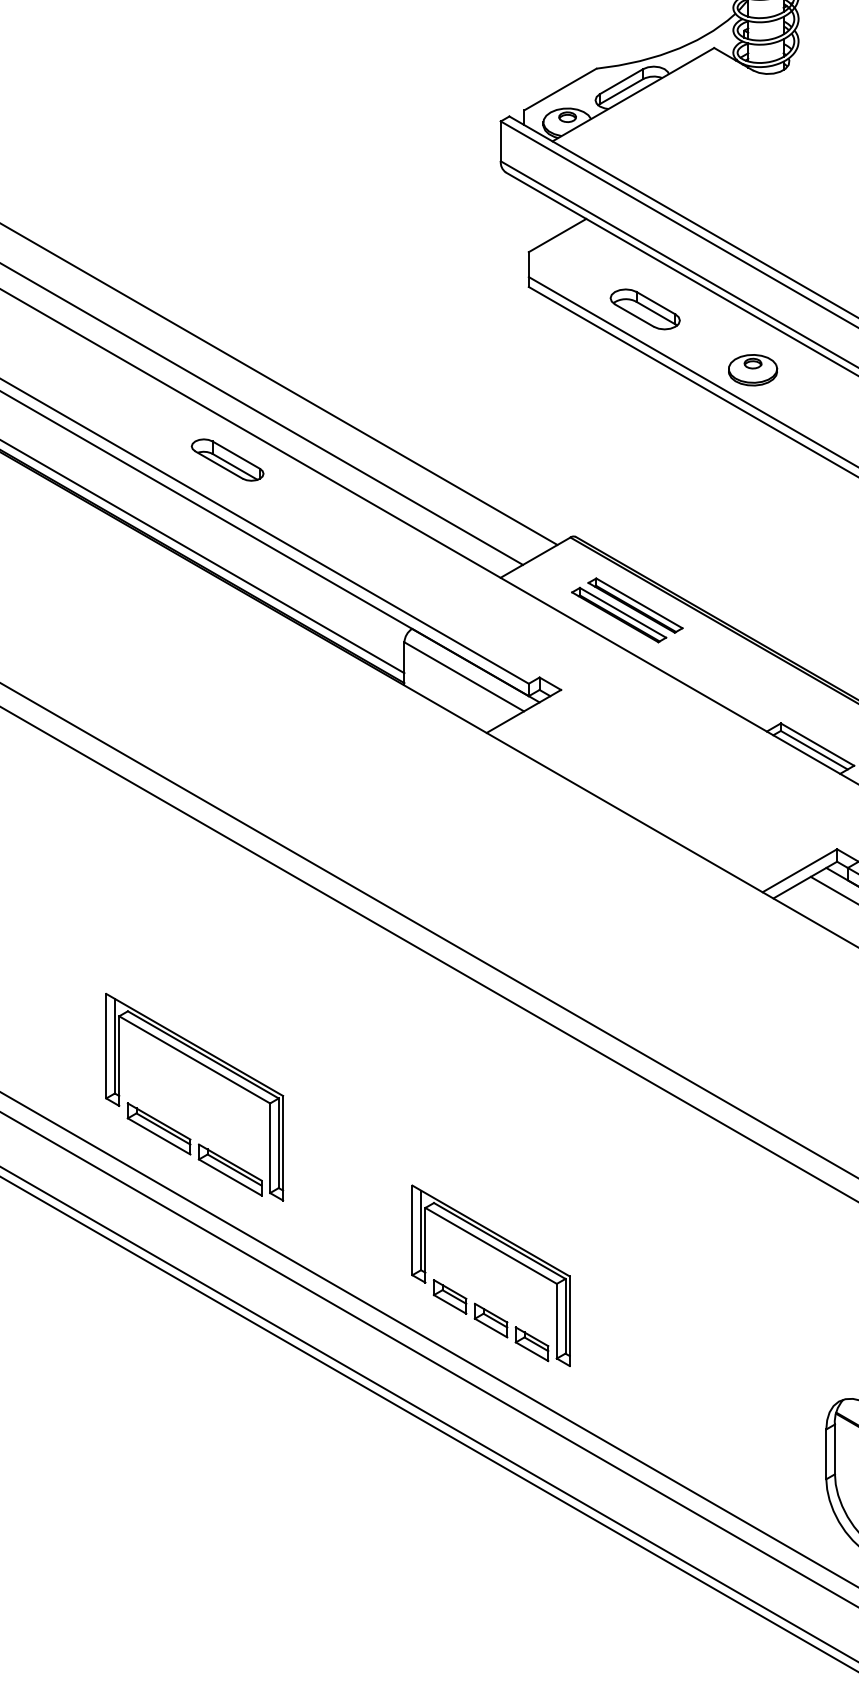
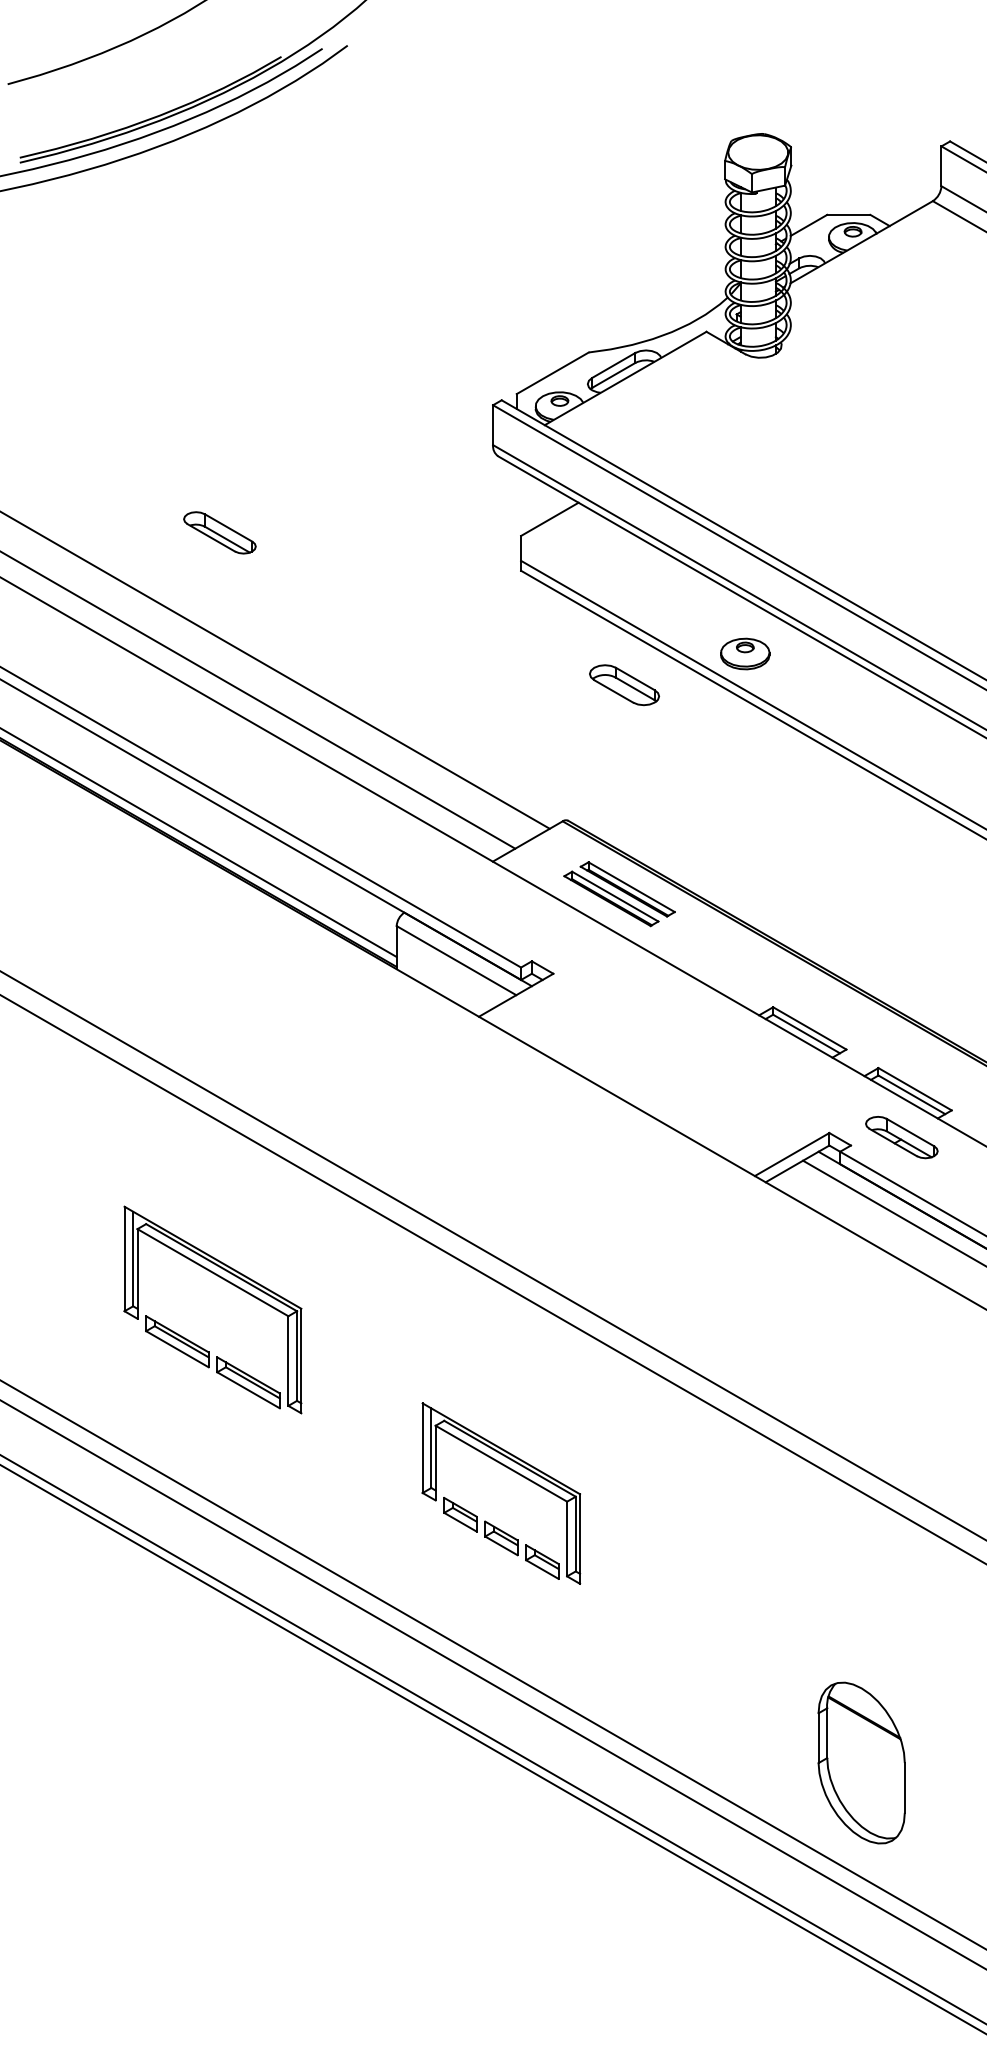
part: (645, 309) -> (624, 685), moved
part: (227, 459) -> (219, 532), moved
part: (209, 1069) -> (227, 1282), moved
part: (502, 1253) -> (512, 1471), moved

